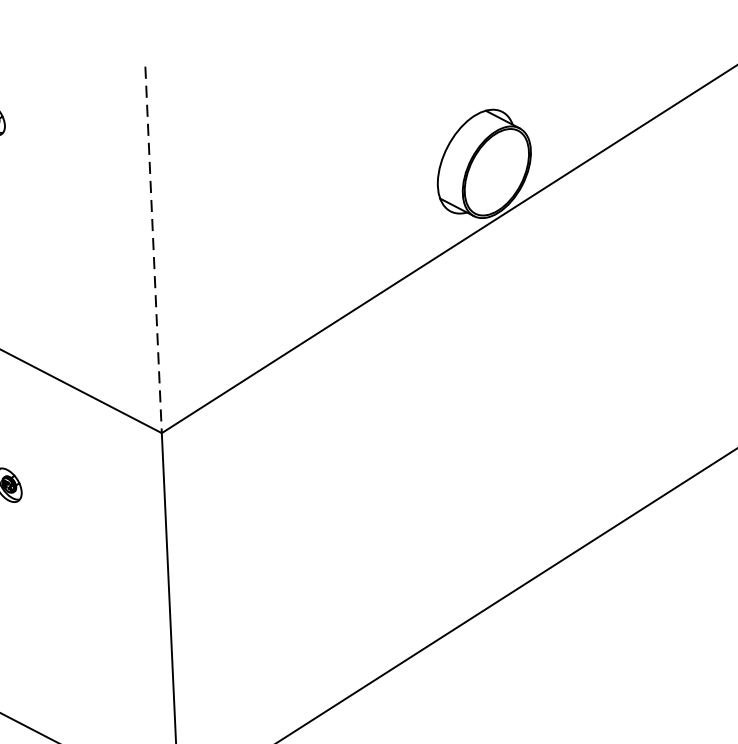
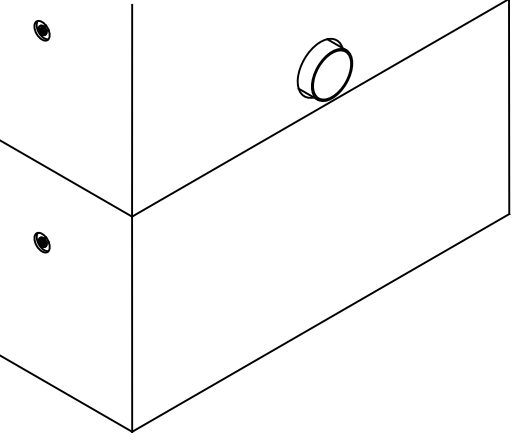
line: (154, 249) -> (132, 110), dashed -> solid

